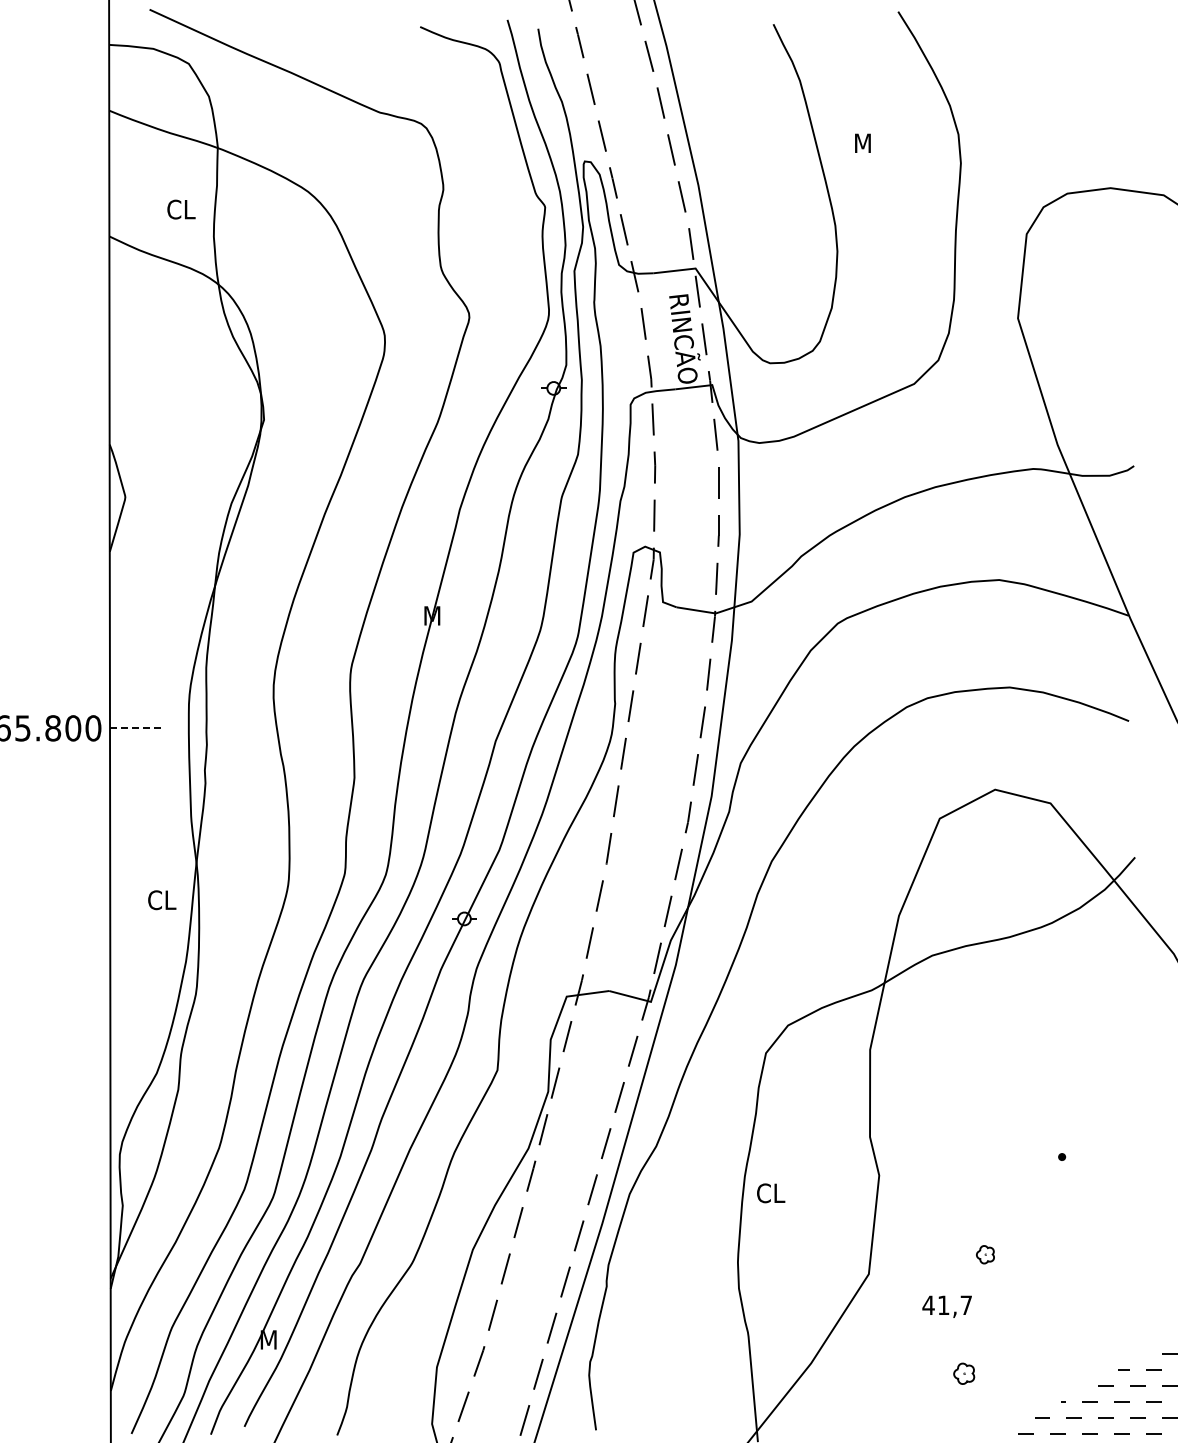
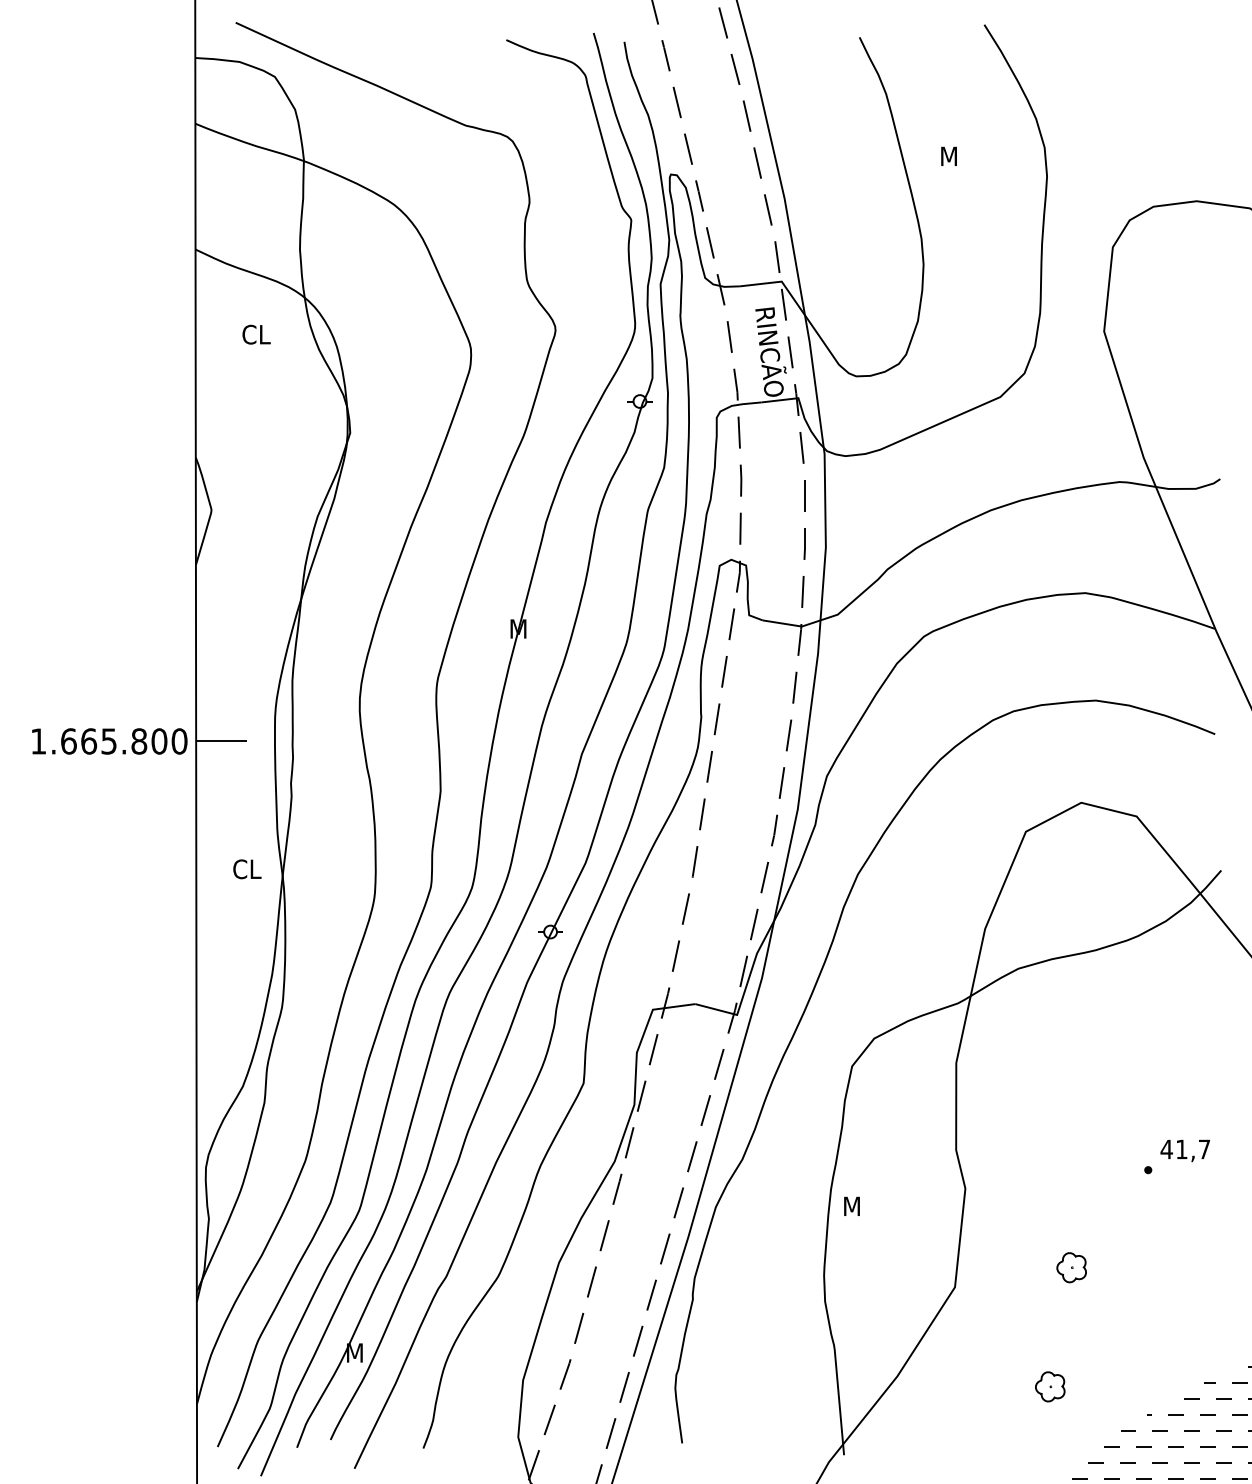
text: (181, 209) -> (256, 334), moved
line: (135, 728) -> (221, 741), dashed -> solid
text: (162, 900) -> (247, 869), moved
text: (771, 1193) -> (857, 1206), CL -> M
part: (985, 1254) -> (1071, 1267), size x1.67
text: (946, 1306) -> (1184, 1150), moved
part: (964, 1373) -> (1050, 1386), size x1.43

